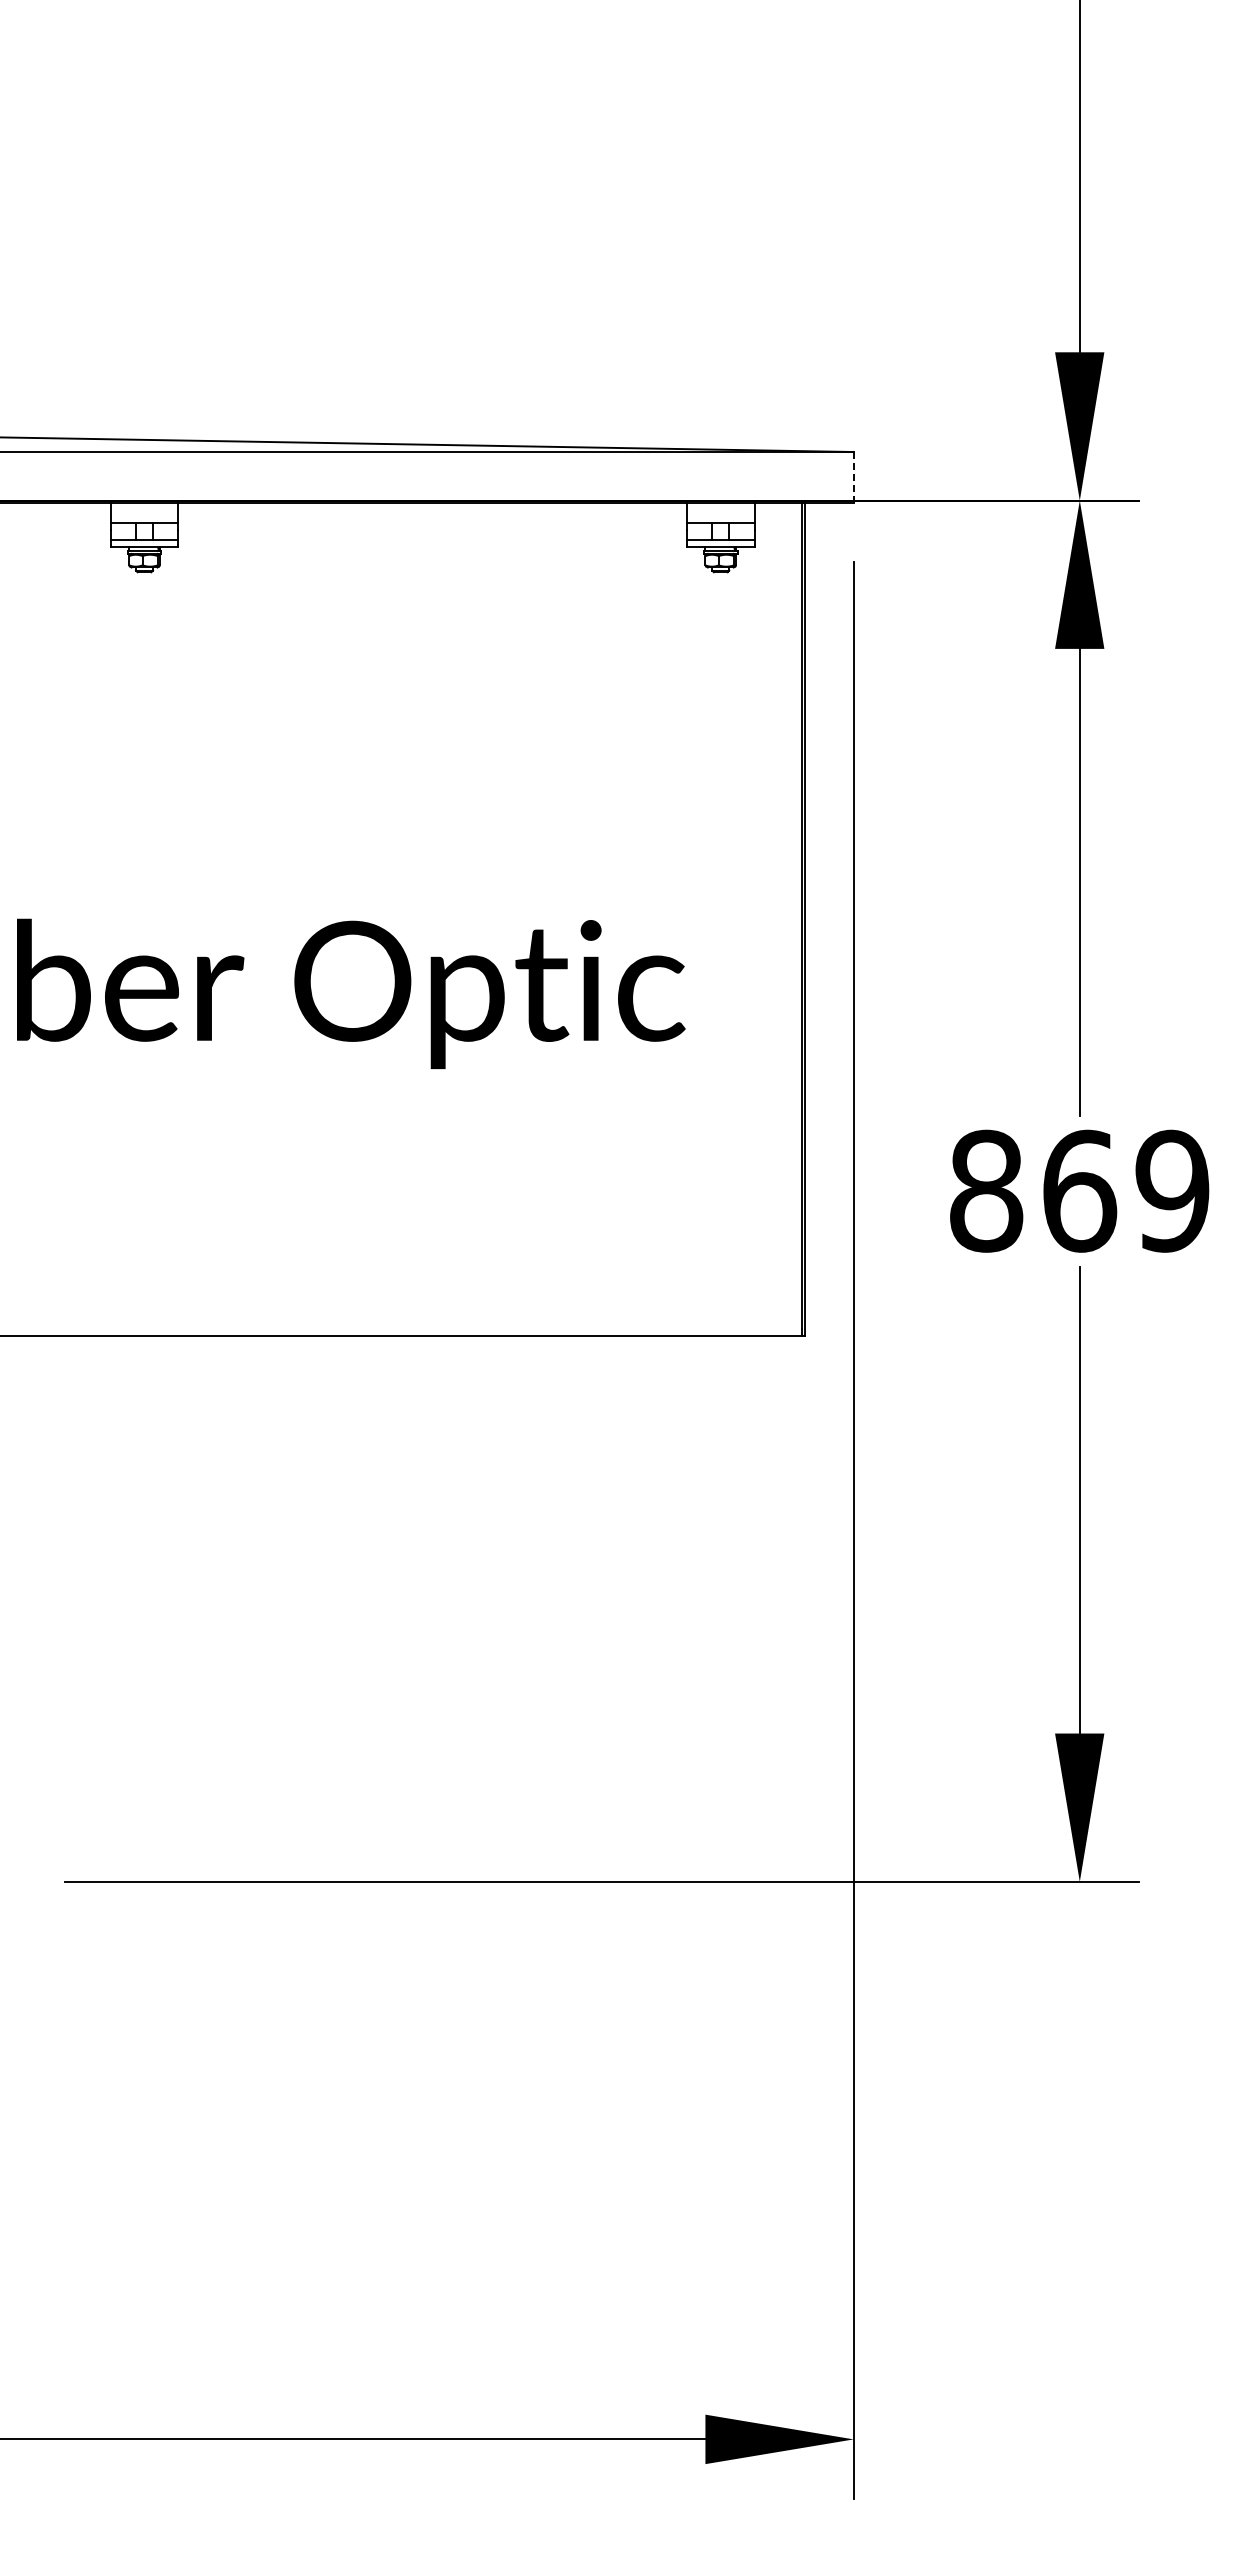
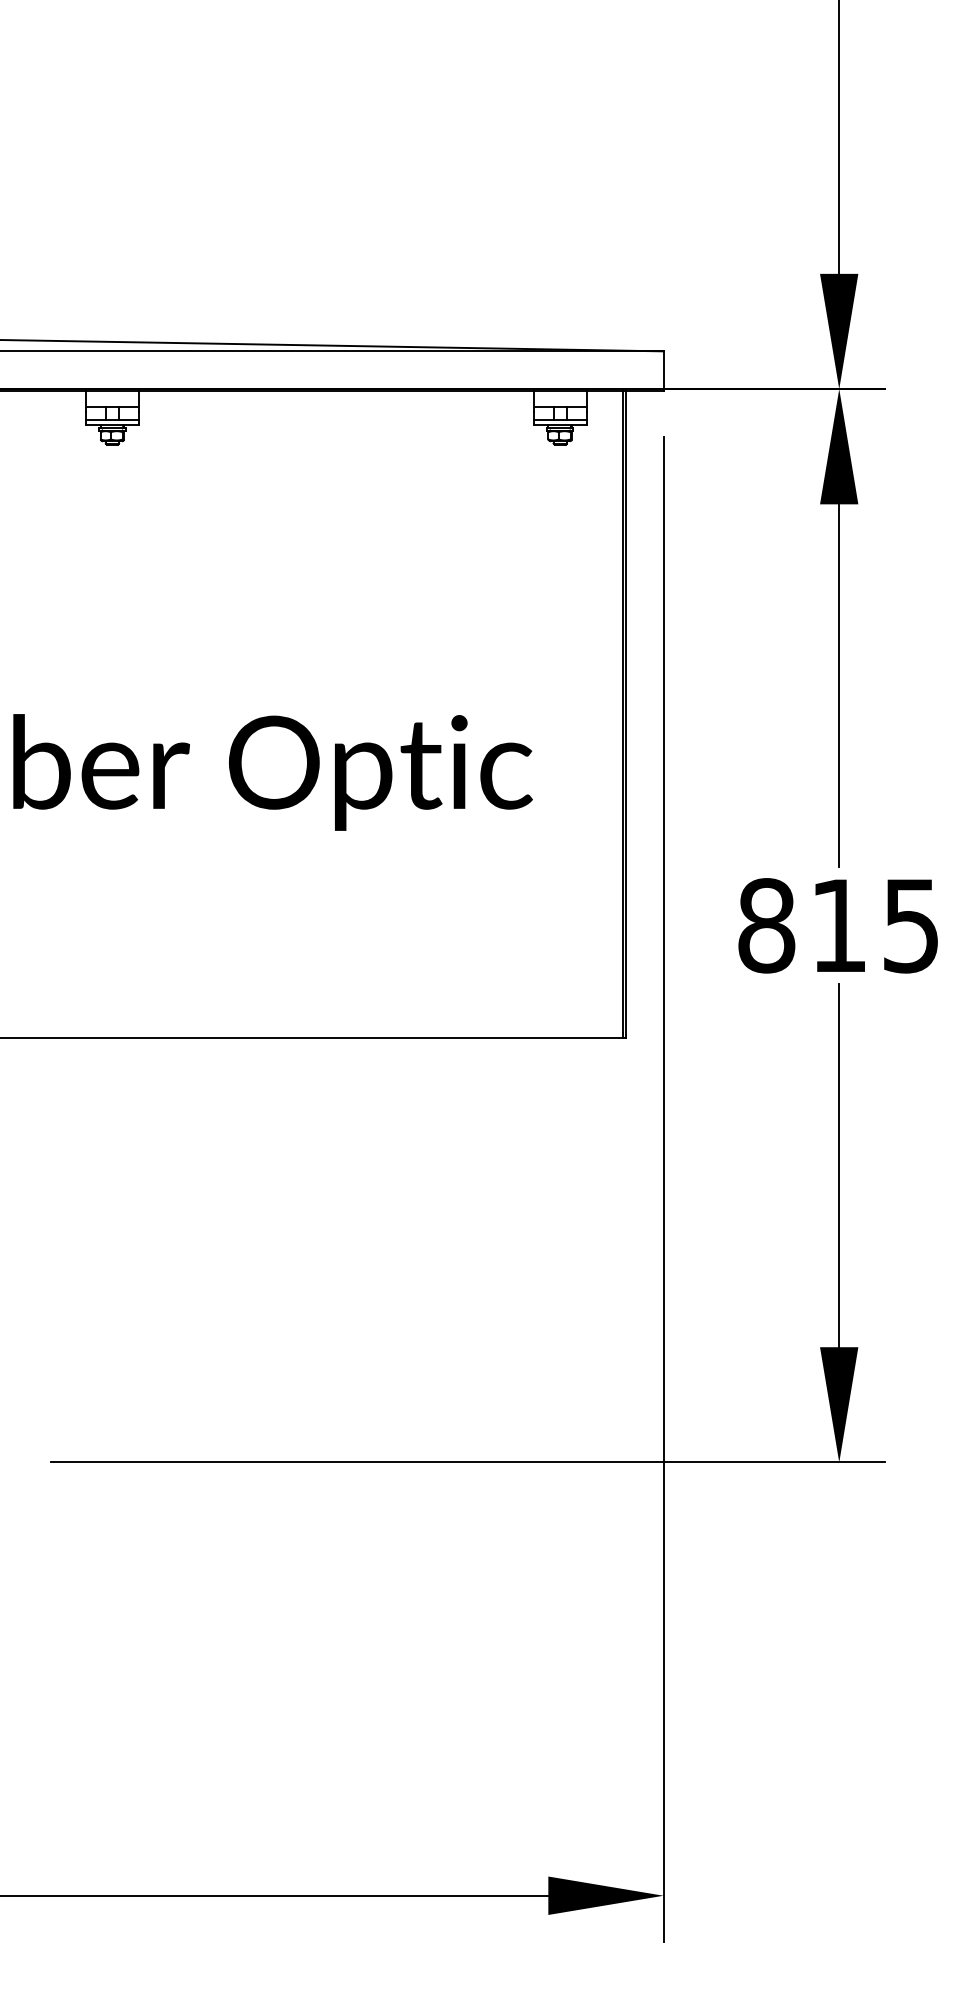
line: (853, 477) -> (663, 371), dashed -> solid
text: (1126, 1190) -> (875, 925), 869 -> 815

